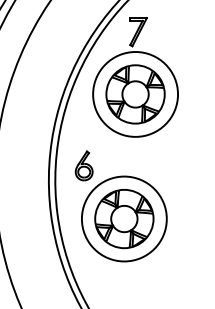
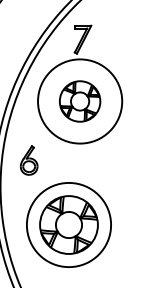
part: (135, 94) -> (80, 101), size x0.7
part: (83, 165) -> (28, 160), moved

